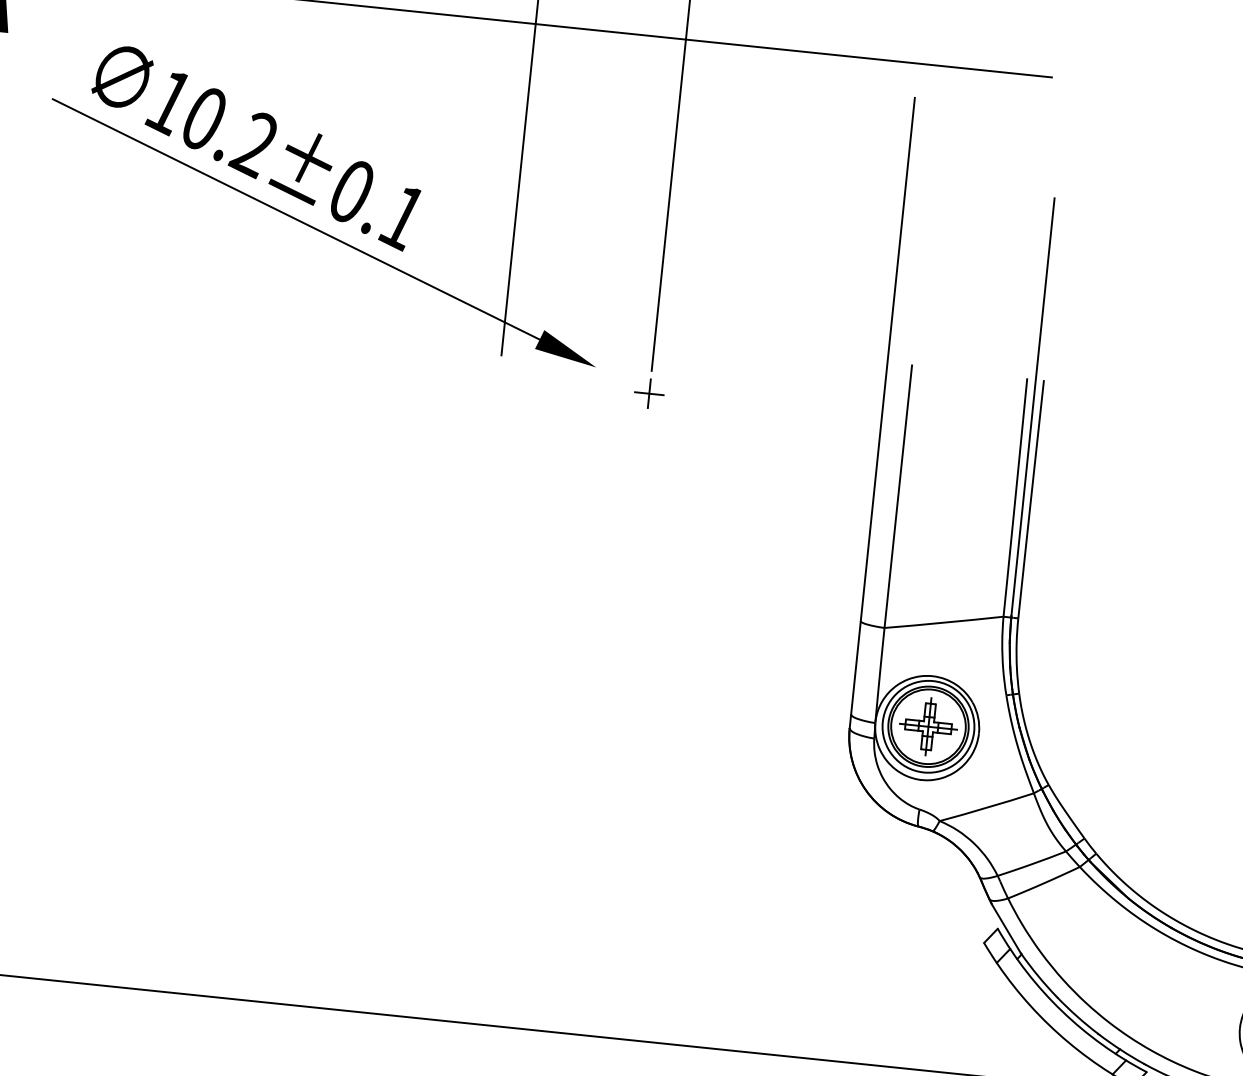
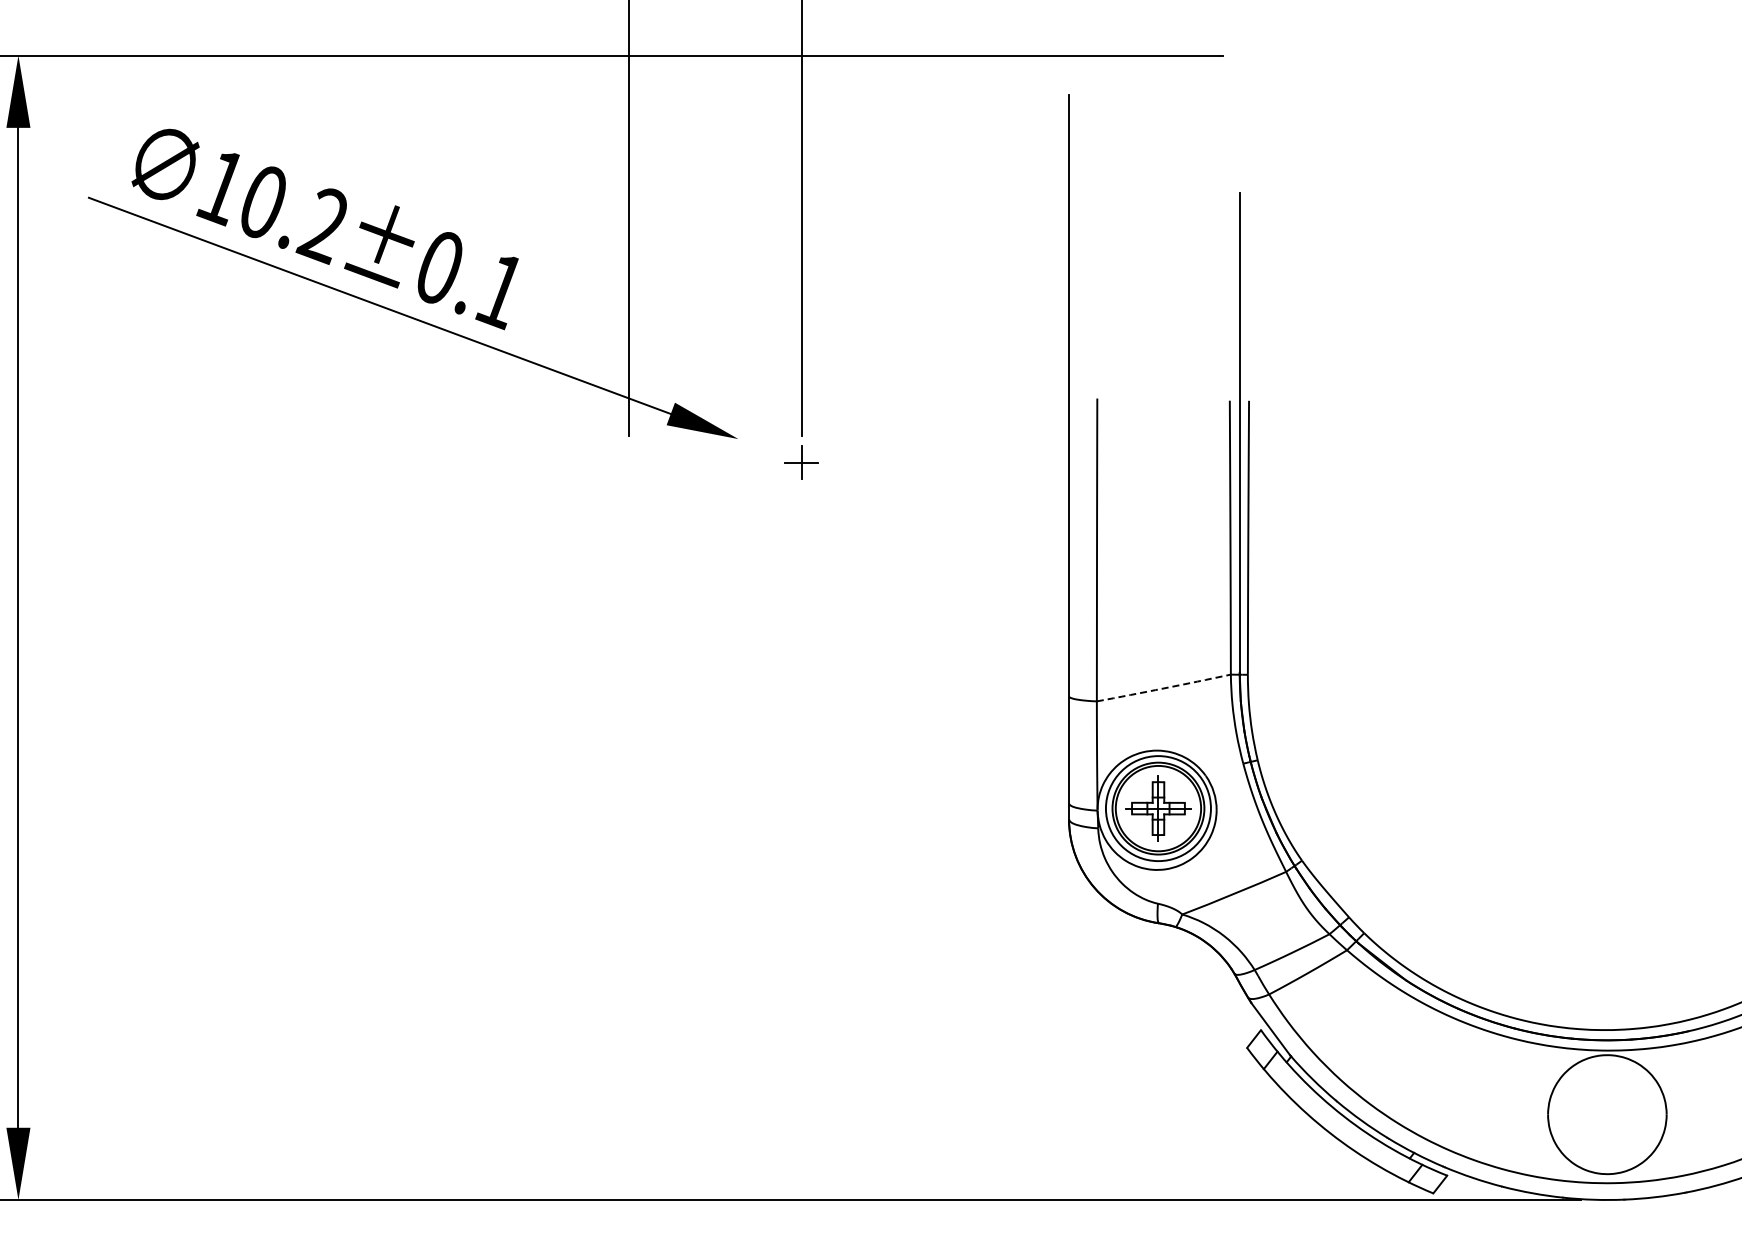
arc: (943, 622) -> (1163, 688), solid -> dashed

